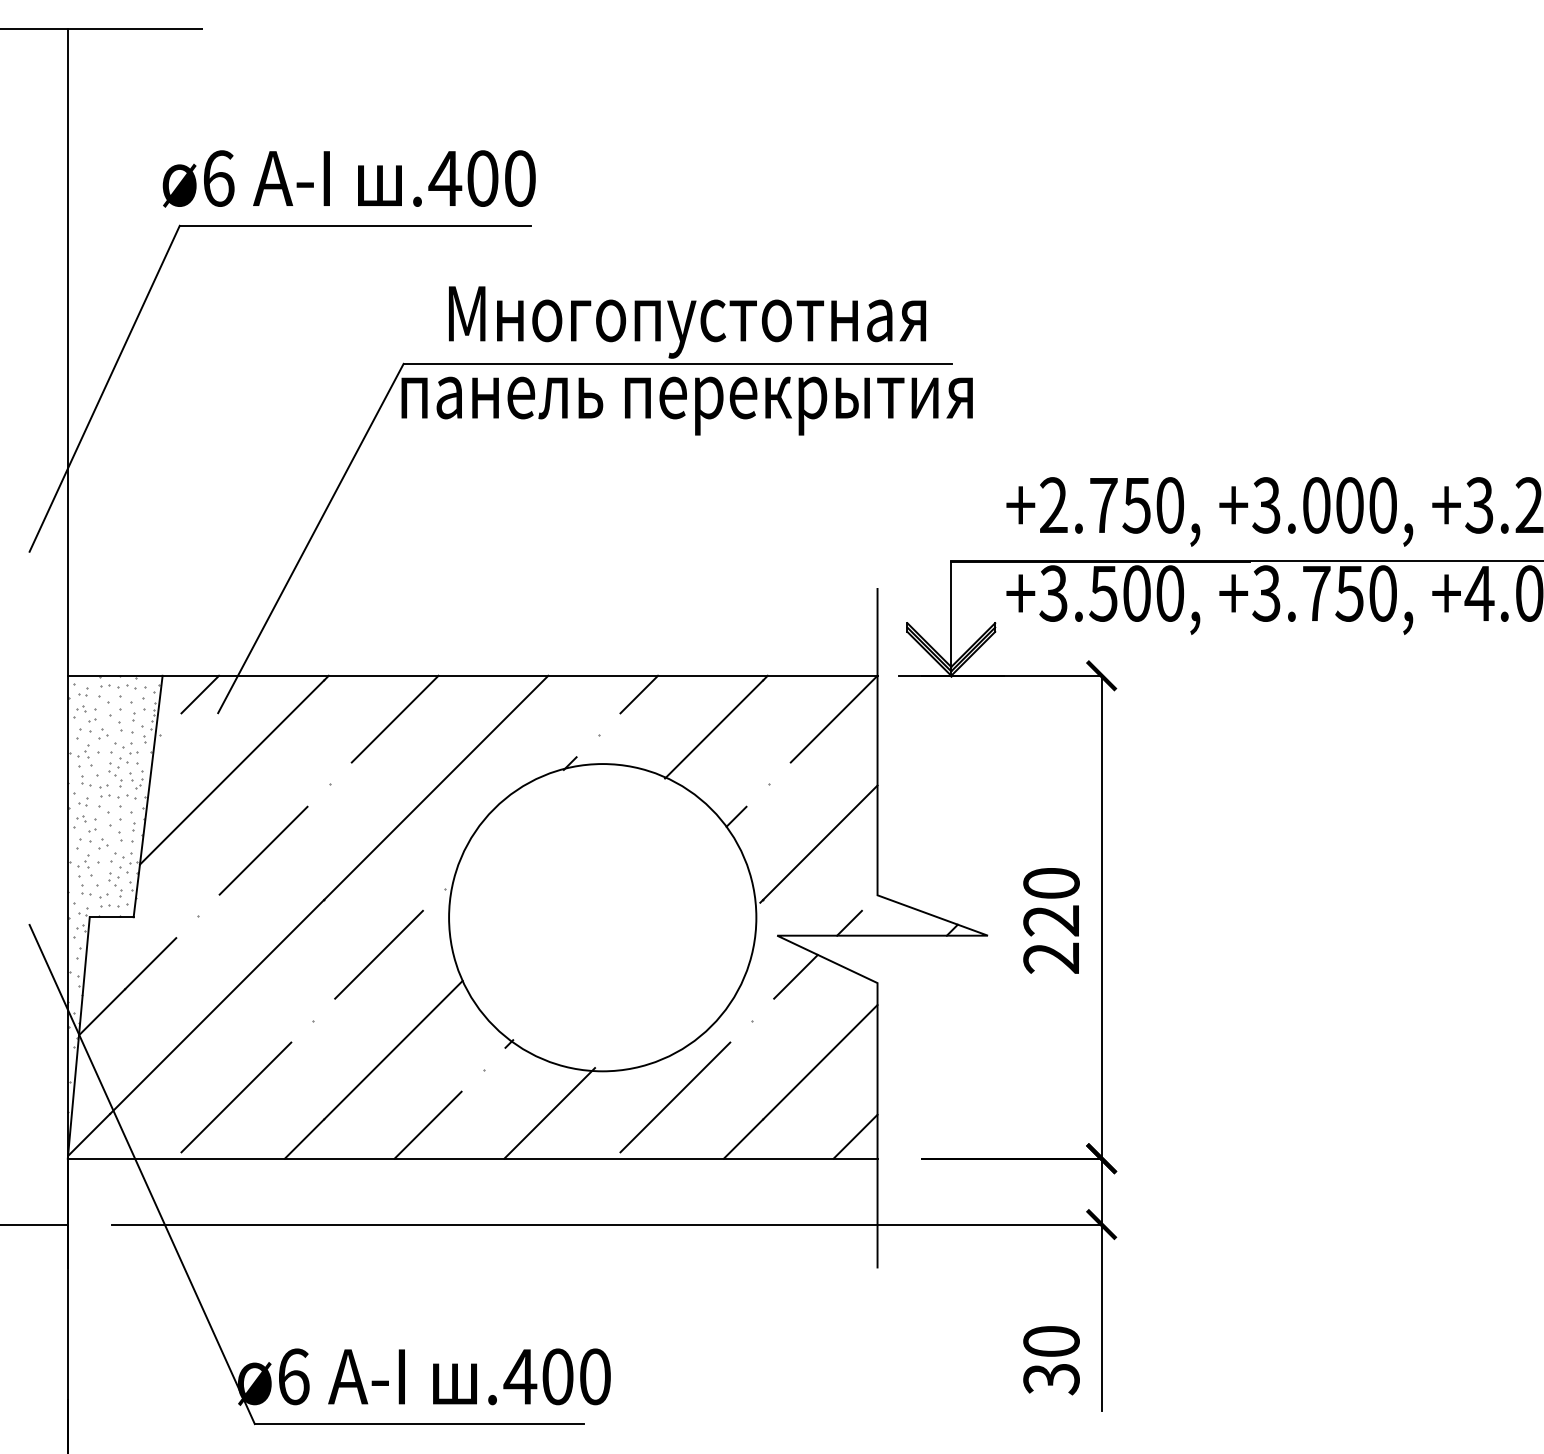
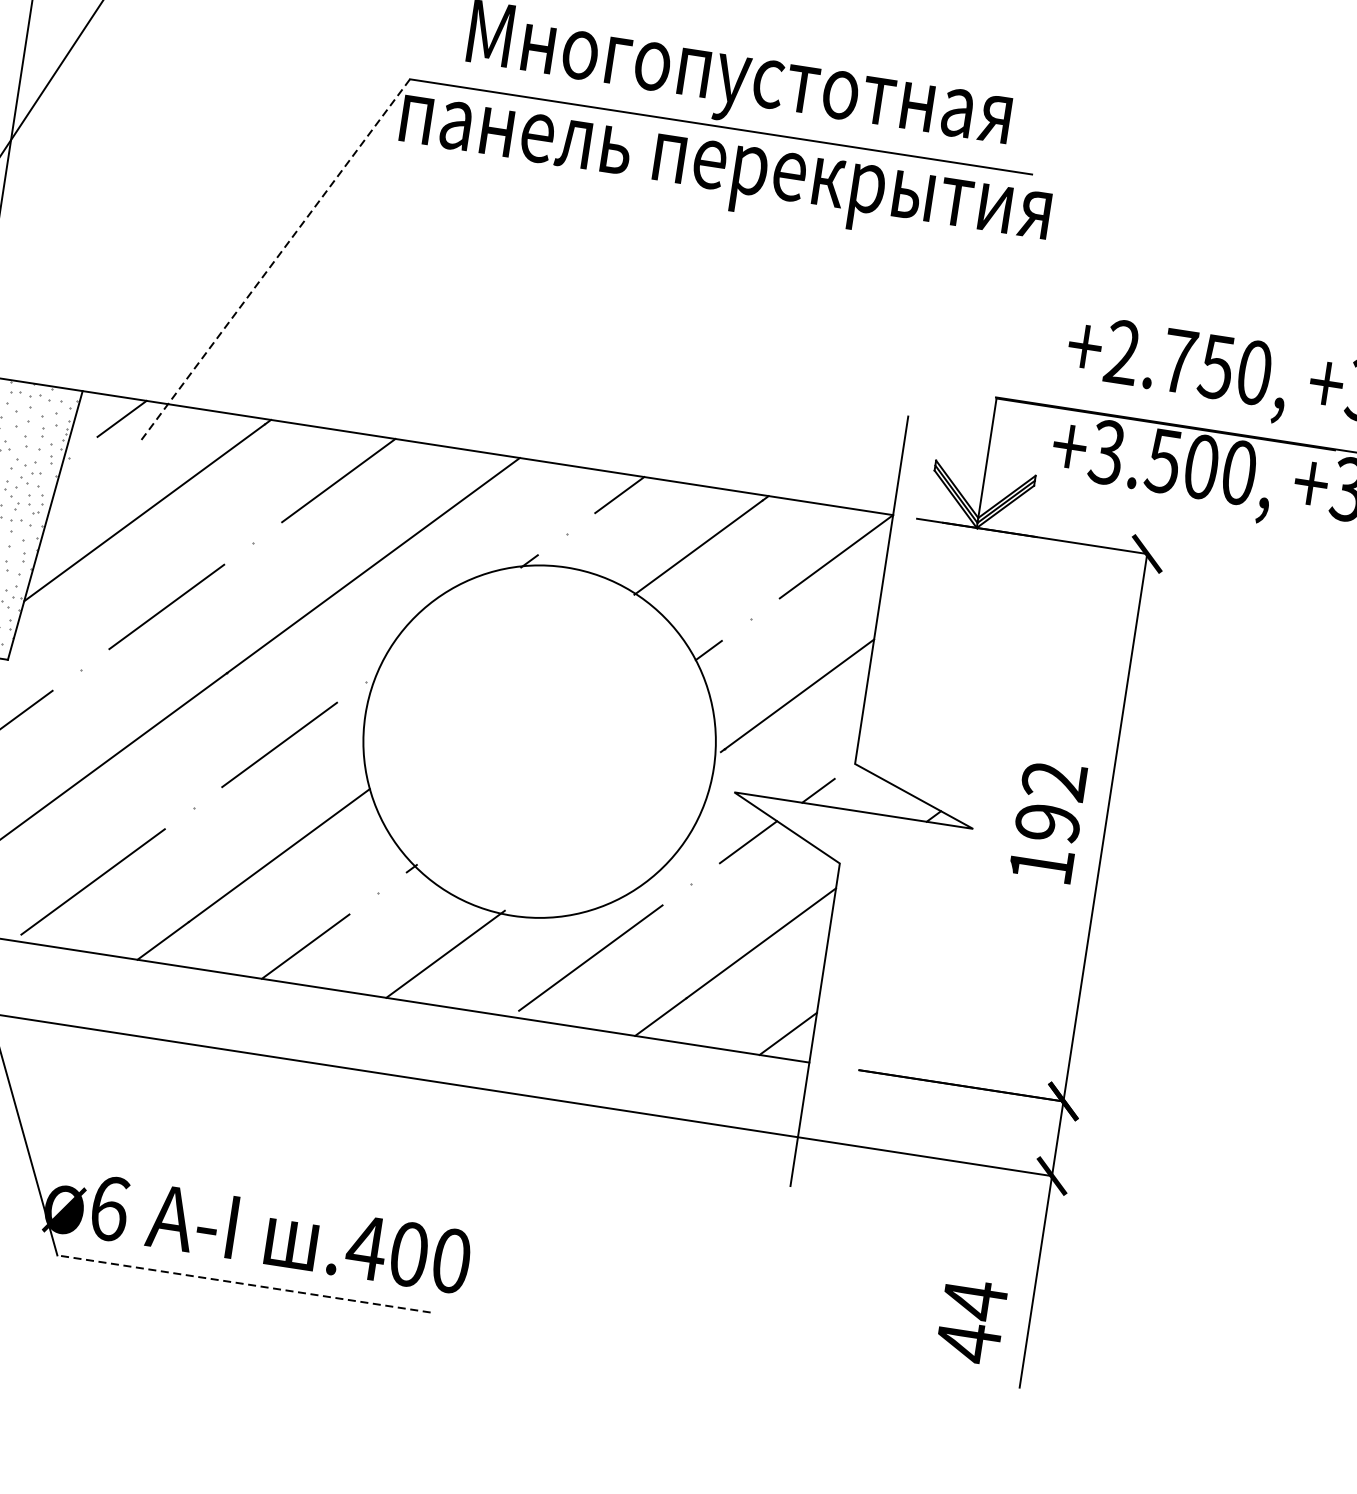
line: (310, 538) -> (274, 261), solid -> dashed
text: (1051, 920) -> (1047, 822), 220 -> 192
text: (1051, 1360) -> (971, 1321), 30 -> 44
line: (419, 1424) -> (244, 1284), solid -> dashed

